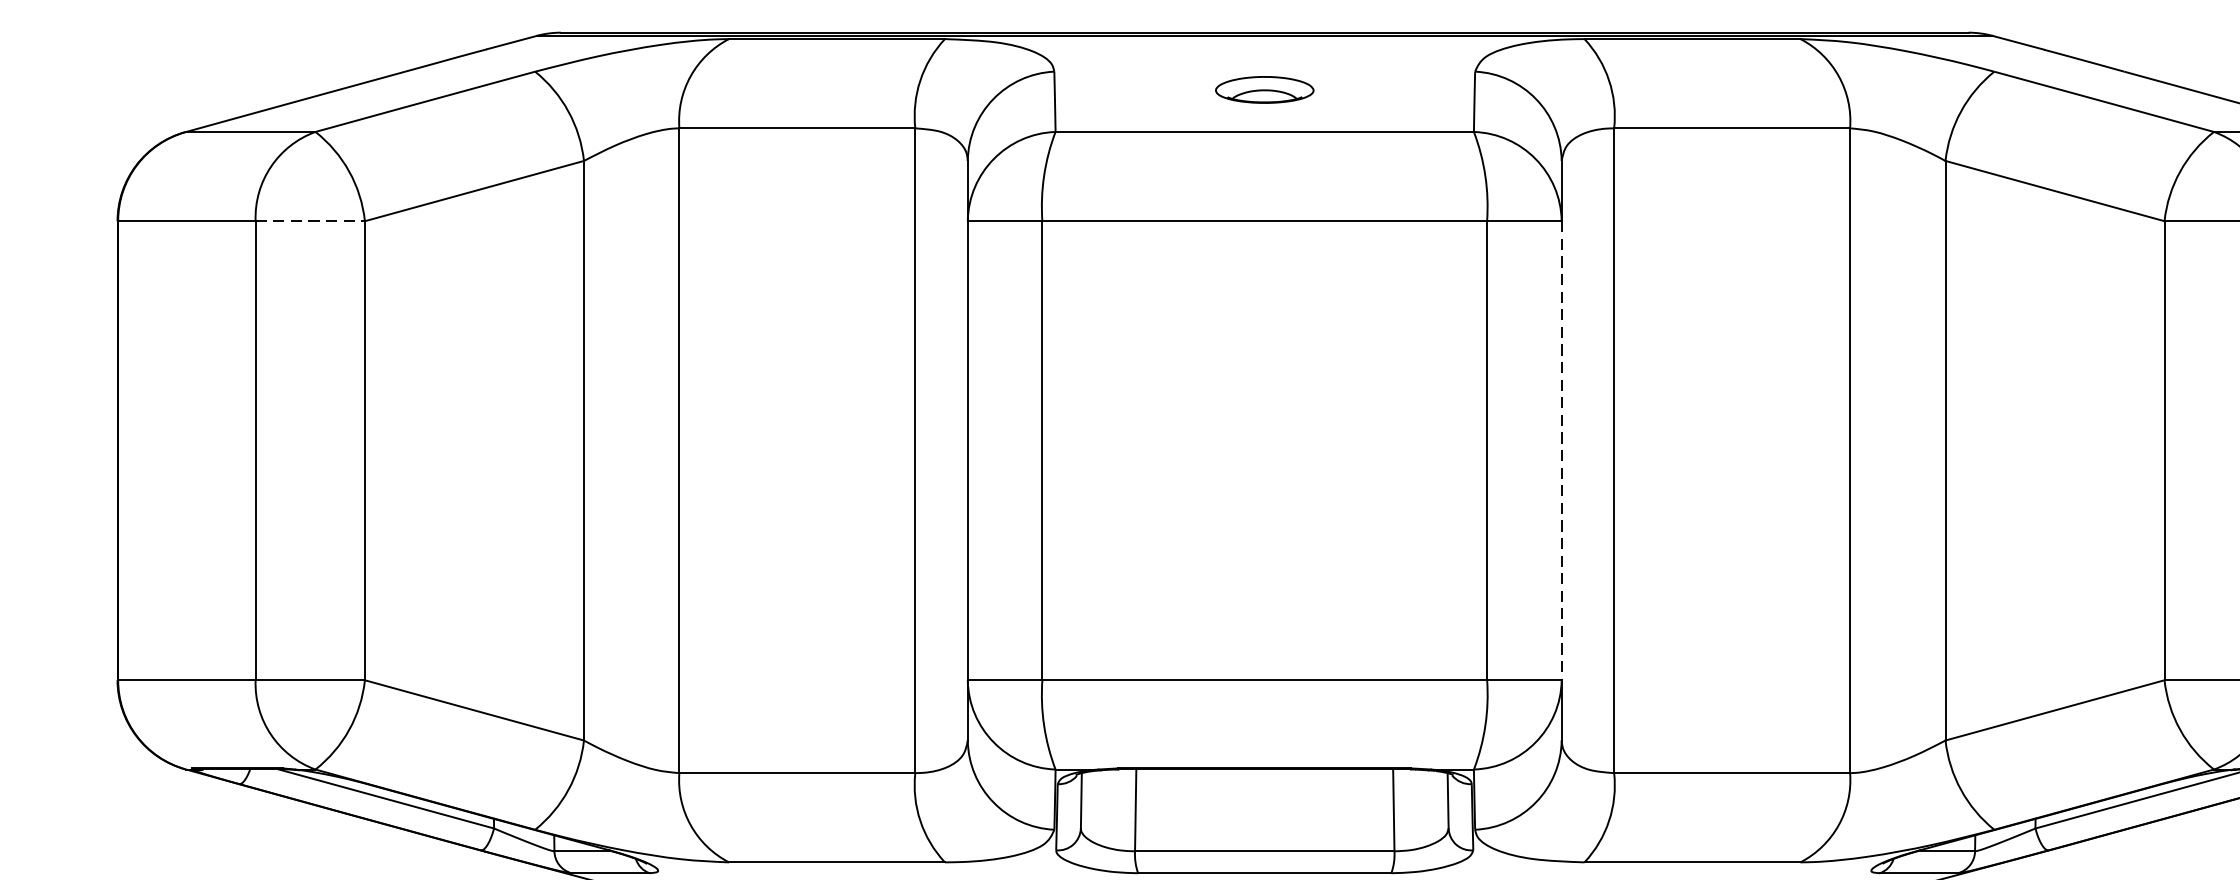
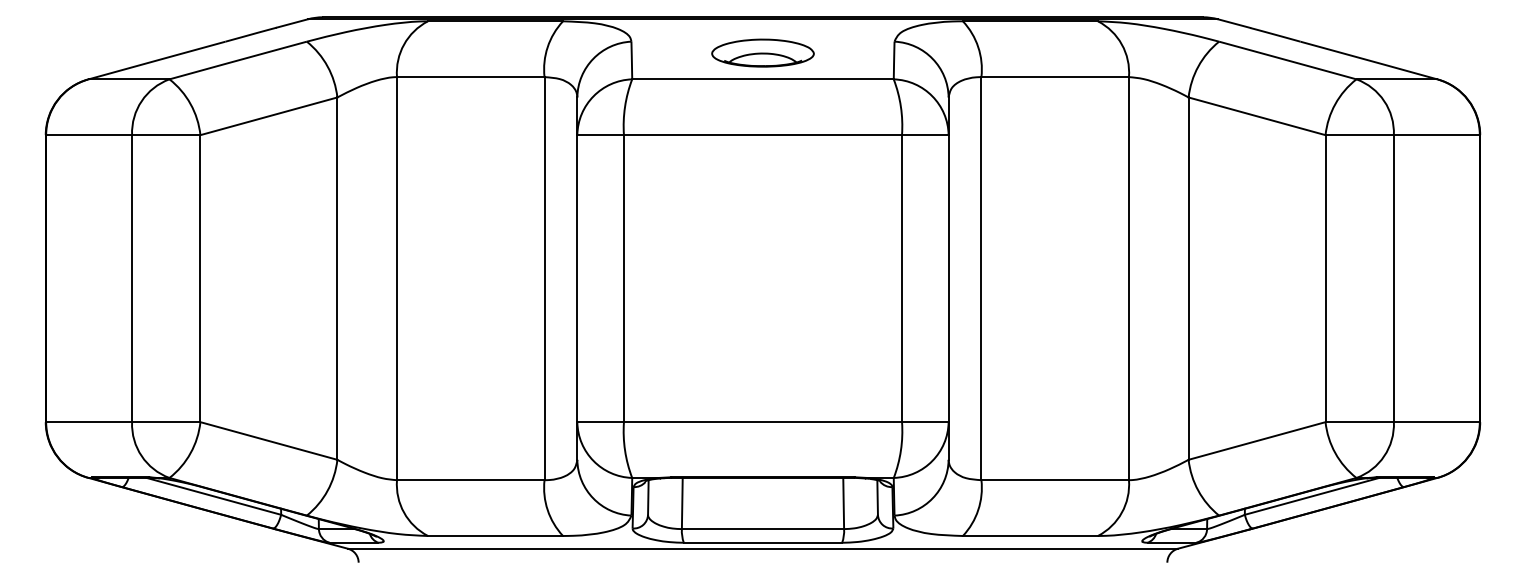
part: (1263, 89) -> (762, 52), size x1.67
line: (310, 221) -> (166, 135), dashed -> solid
line: (1561, 452) -> (948, 279), dashed -> solid

